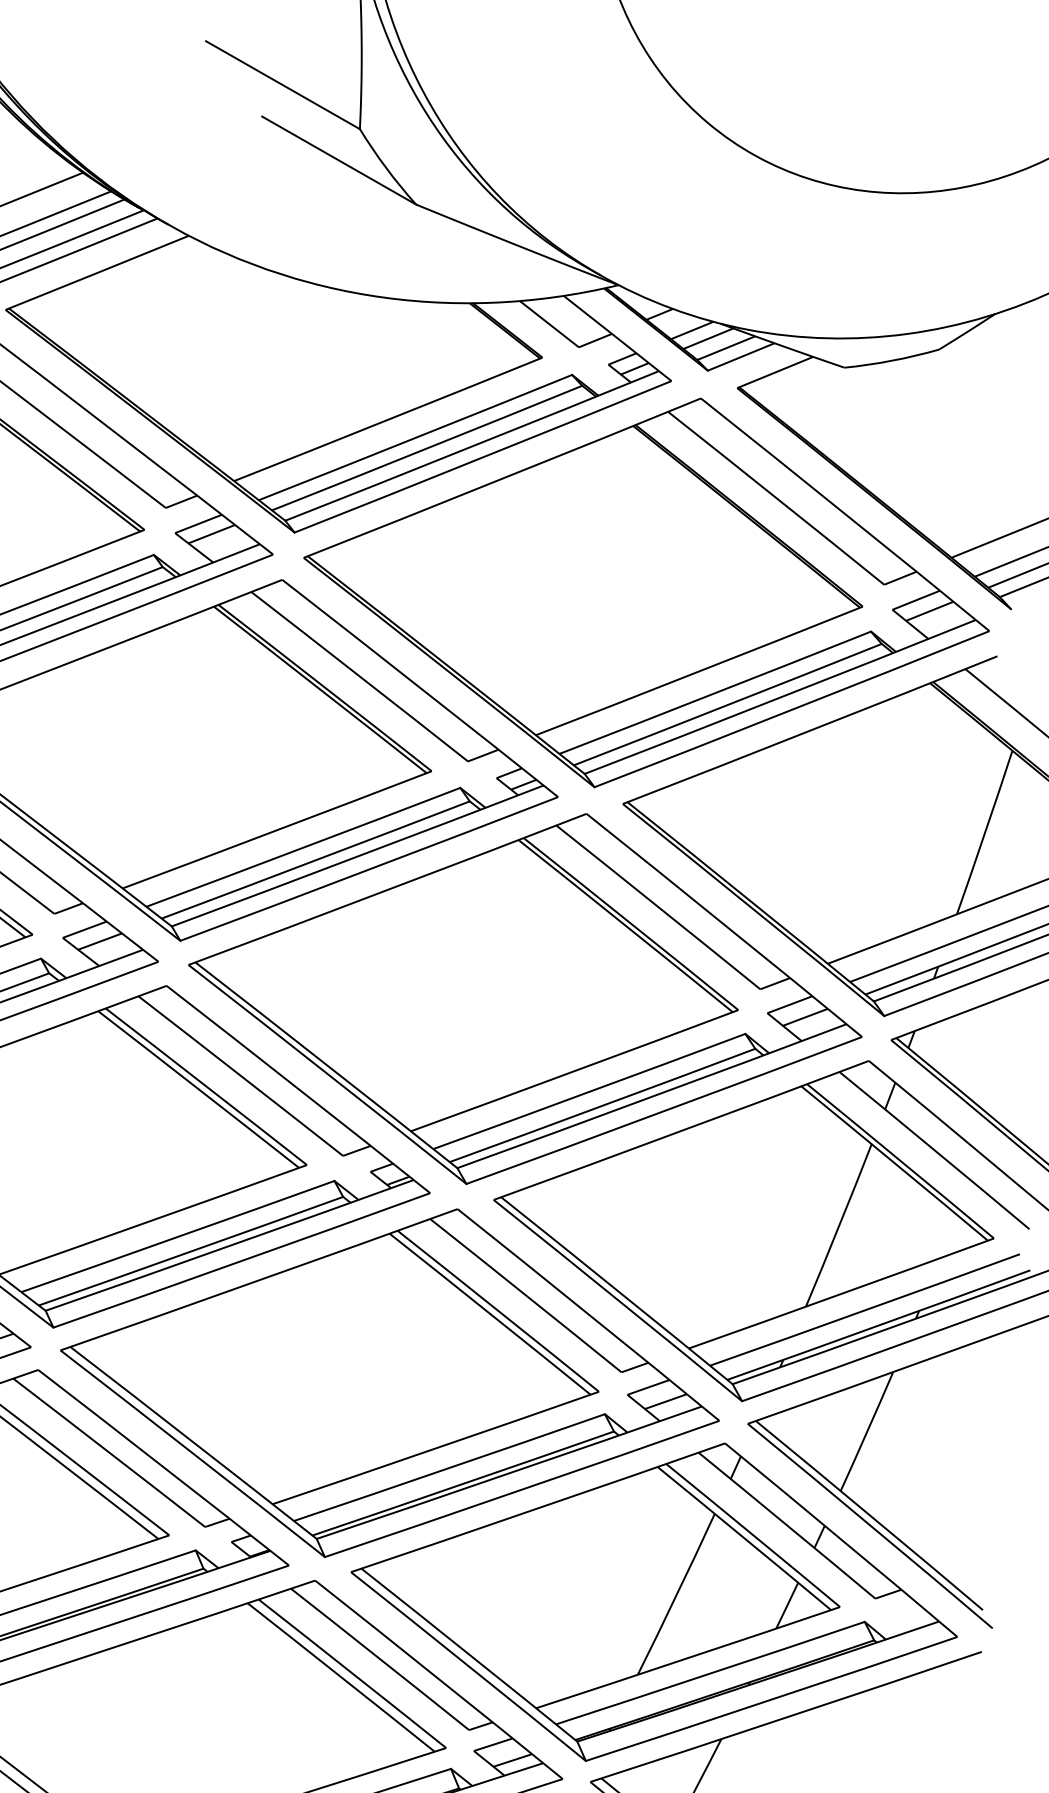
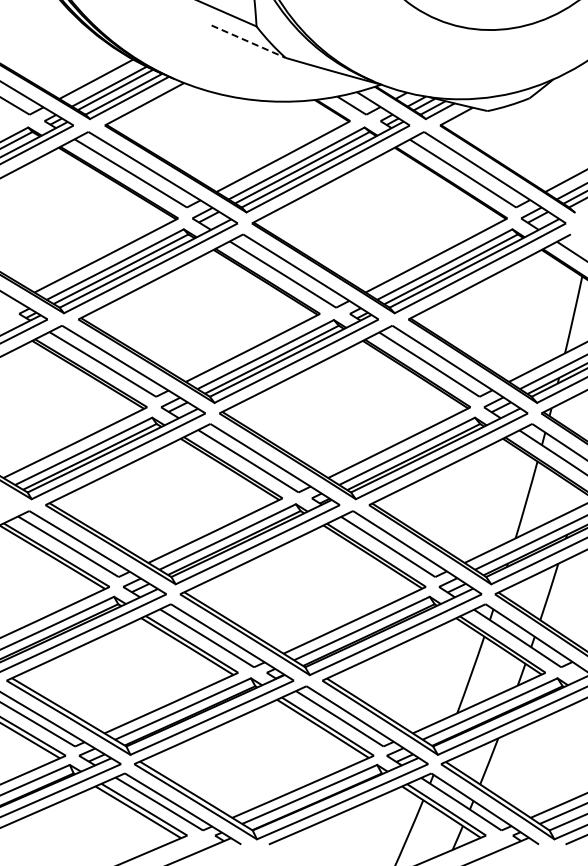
line: (341, 160) -> (249, 41), solid -> dashed

